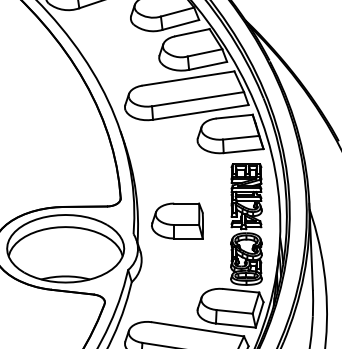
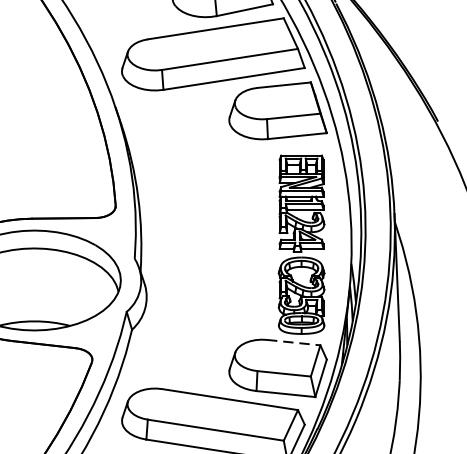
part: (177, 220) -> (199, 238), removed
line: (241, 290) -> (294, 342), solid -> dashed

